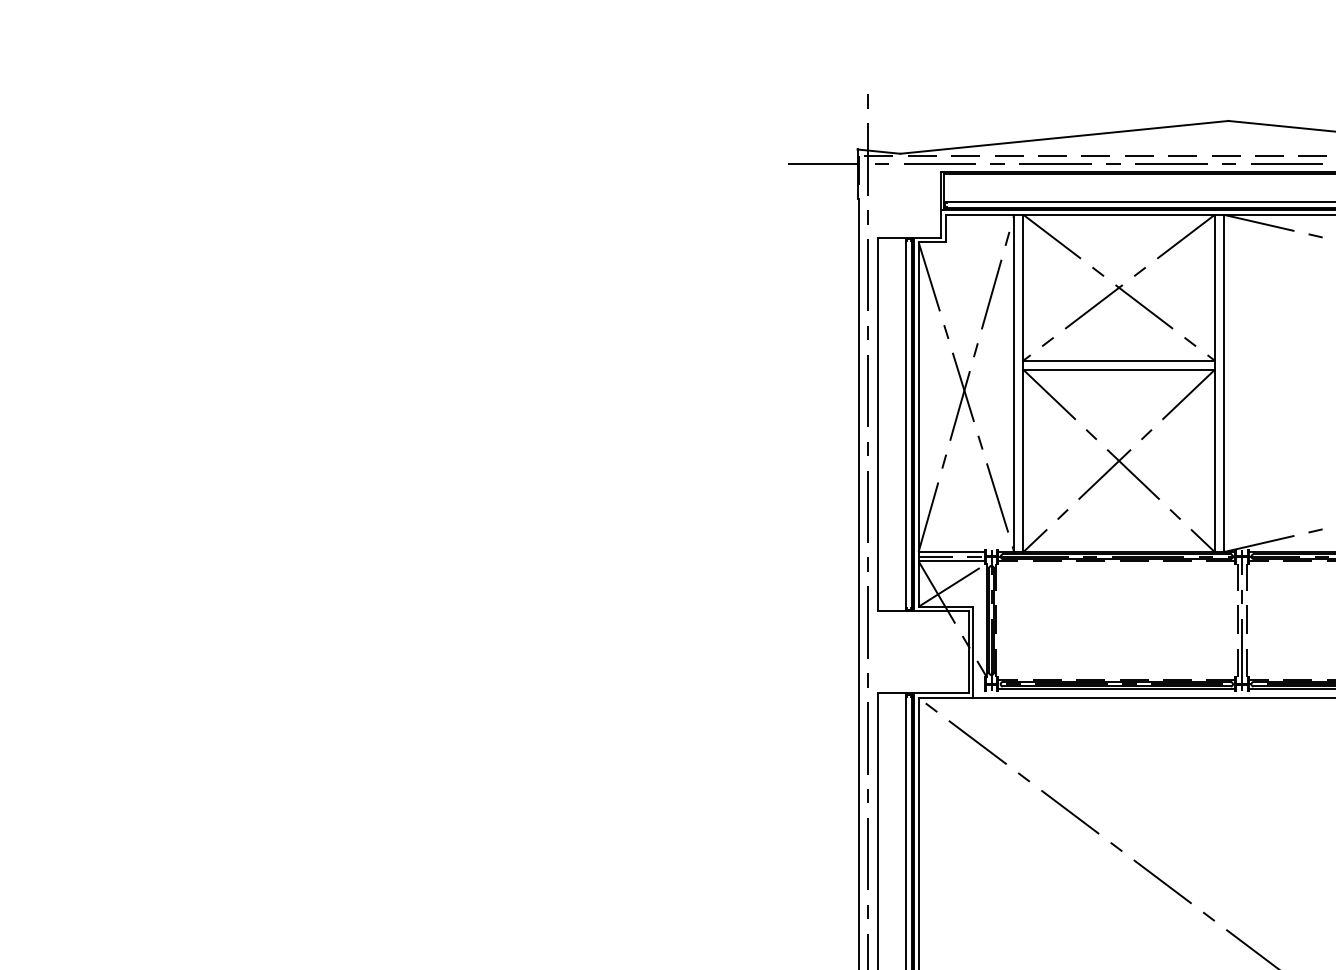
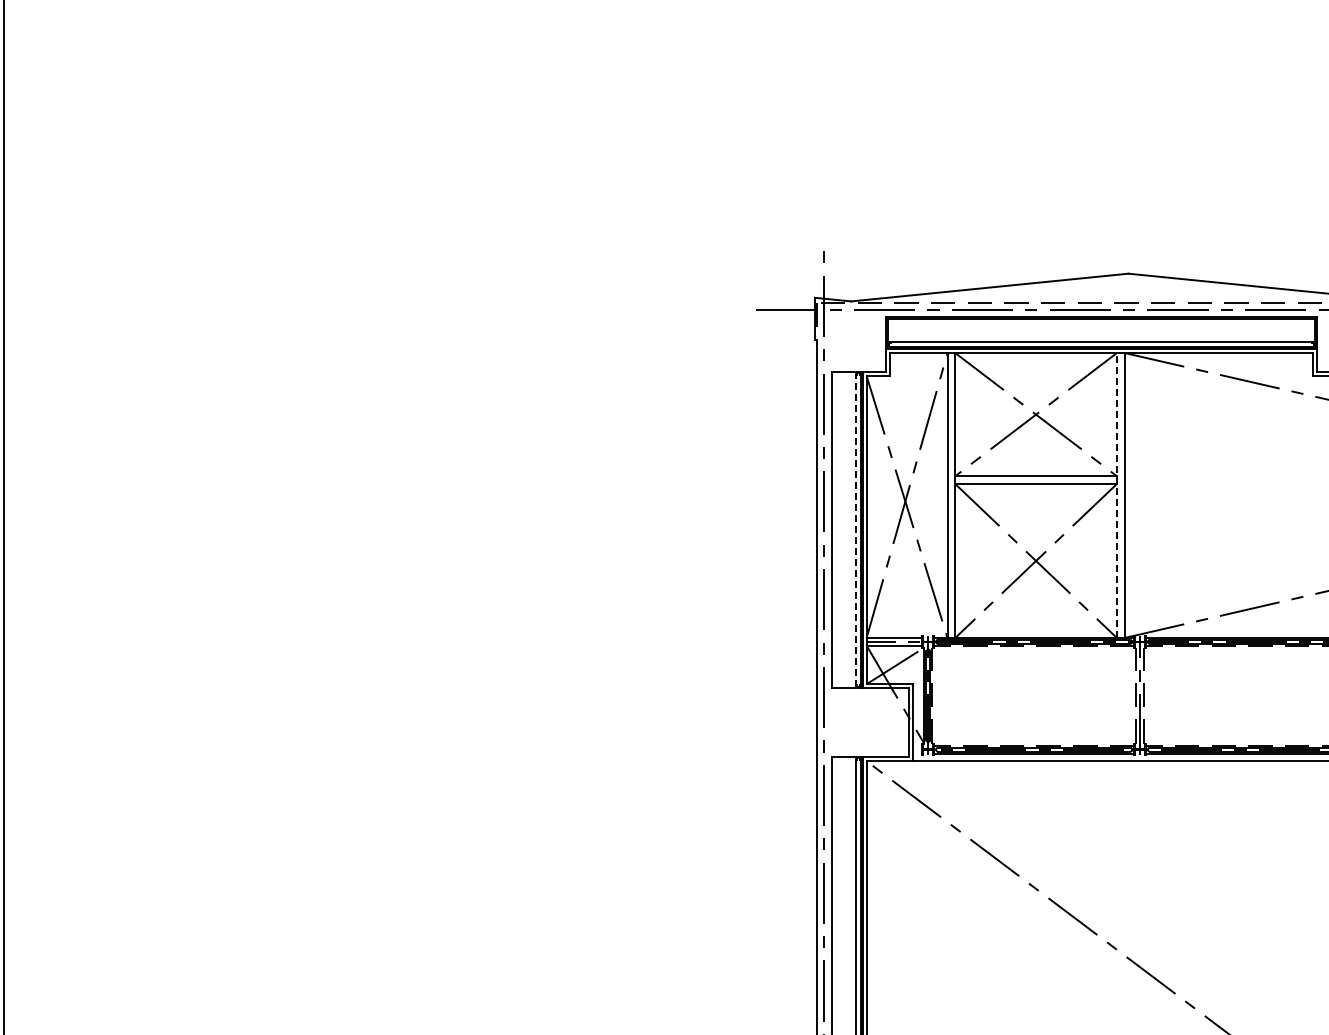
line: (1214, 383) -> (1116, 495), solid -> dashed
line: (906, 424) -> (856, 530), solid -> dashed

